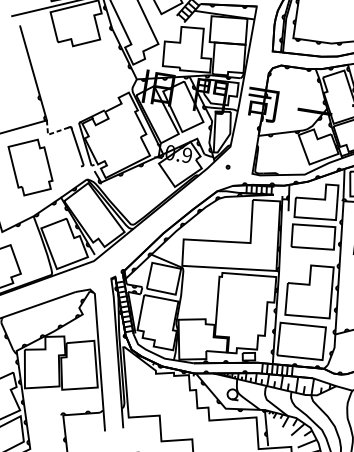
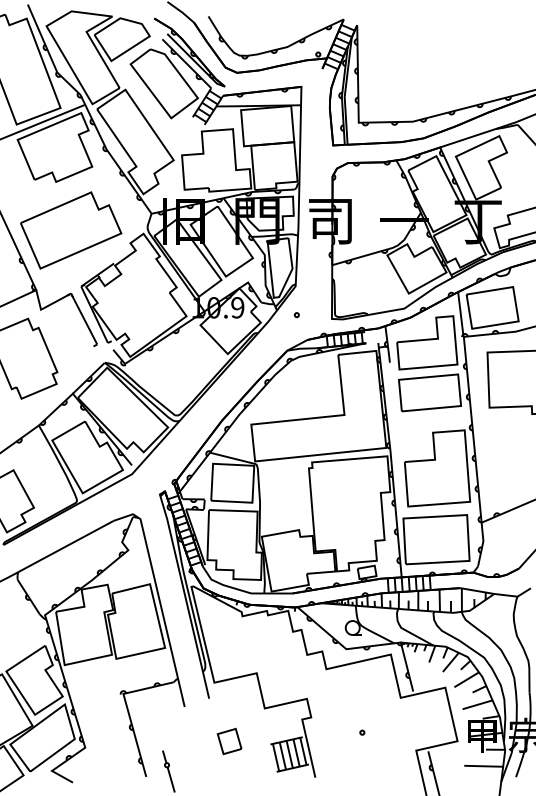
part: (78, 82) -> (71, 230), added
line: (52, 133) -> (47, 306), dashed -> solid

